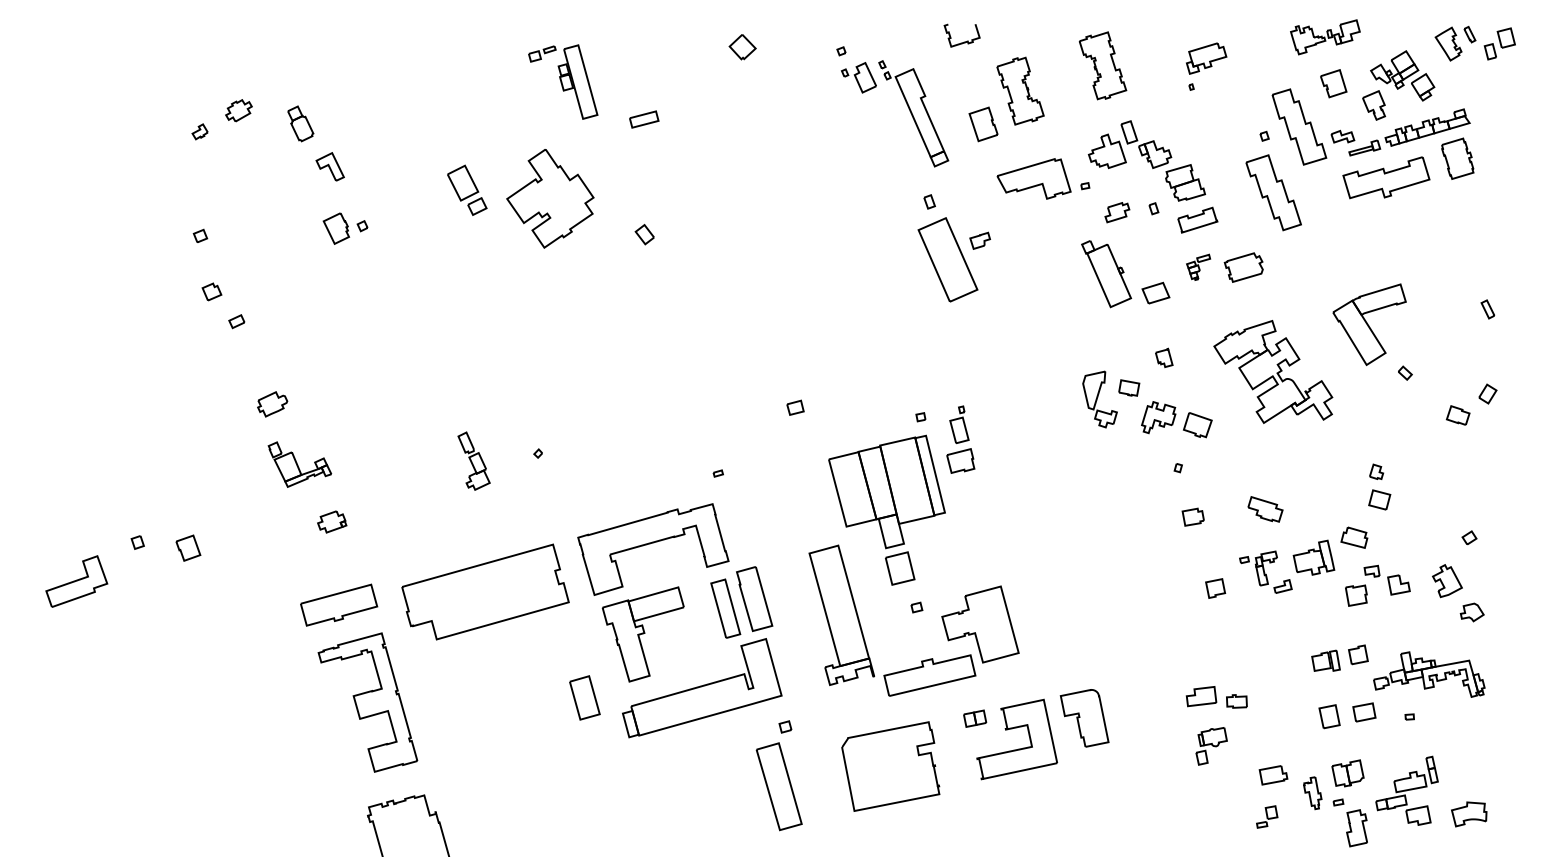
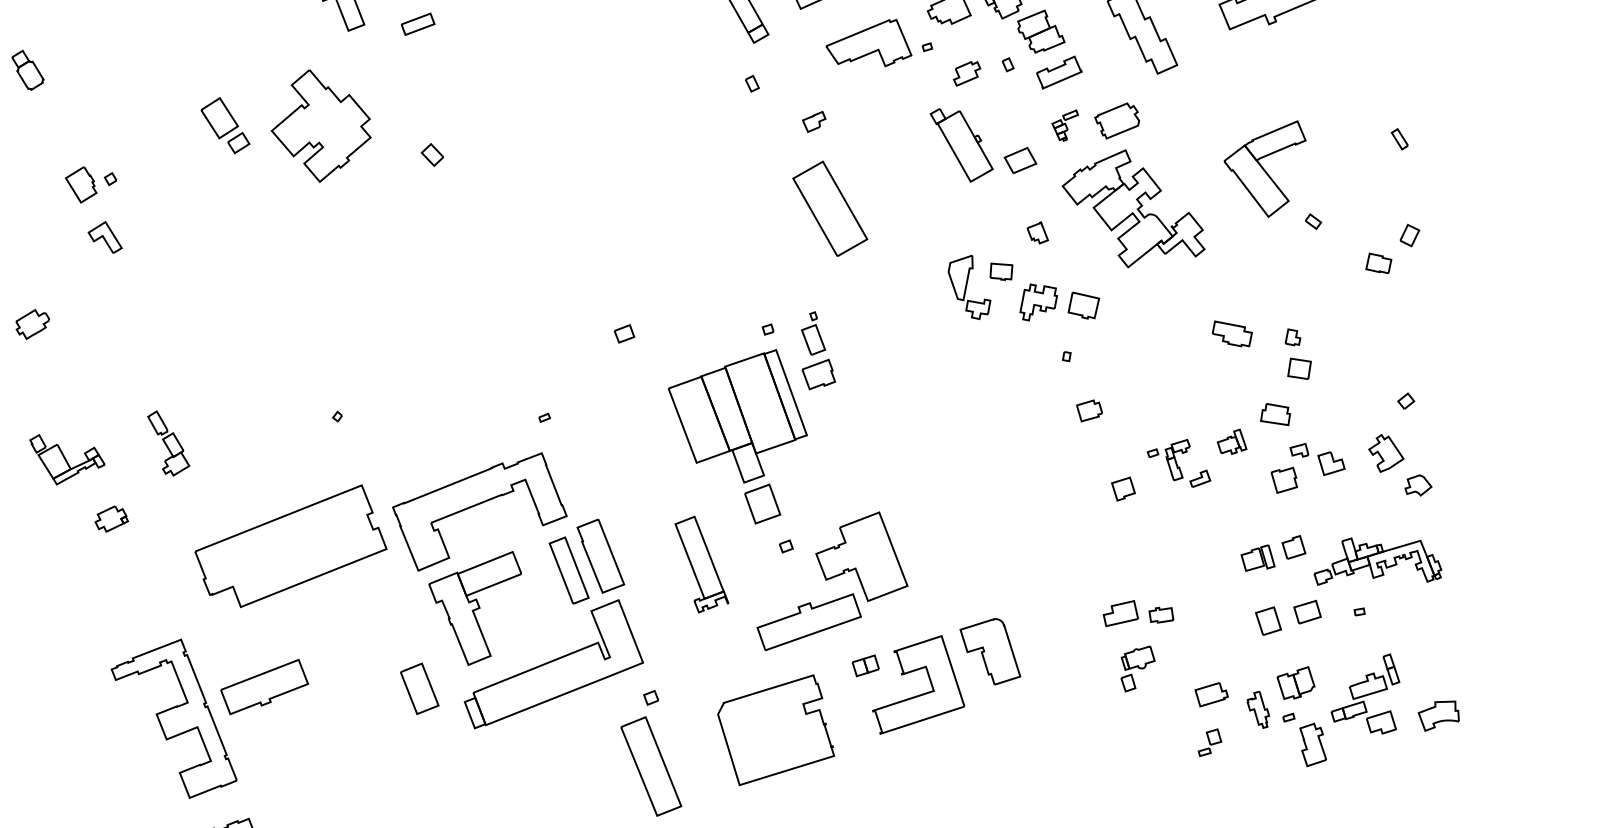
part: (329, 166) -> (104, 237), moved
part: (947, 259) -> (829, 208), moved
part: (1273, 371) -> (1132, 207), moved
part: (272, 404) -> (32, 324), moved
part: (473, 460) -> (168, 442), moved
part: (1265, 509) -> (1232, 333), moved
part: (1313, 557) -> (1231, 442), size x0.6
part: (485, 591) -> (290, 546), moved
part: (339, 604) -> (264, 686), moved
part: (841, 614) -> (701, 563), size x0.6

